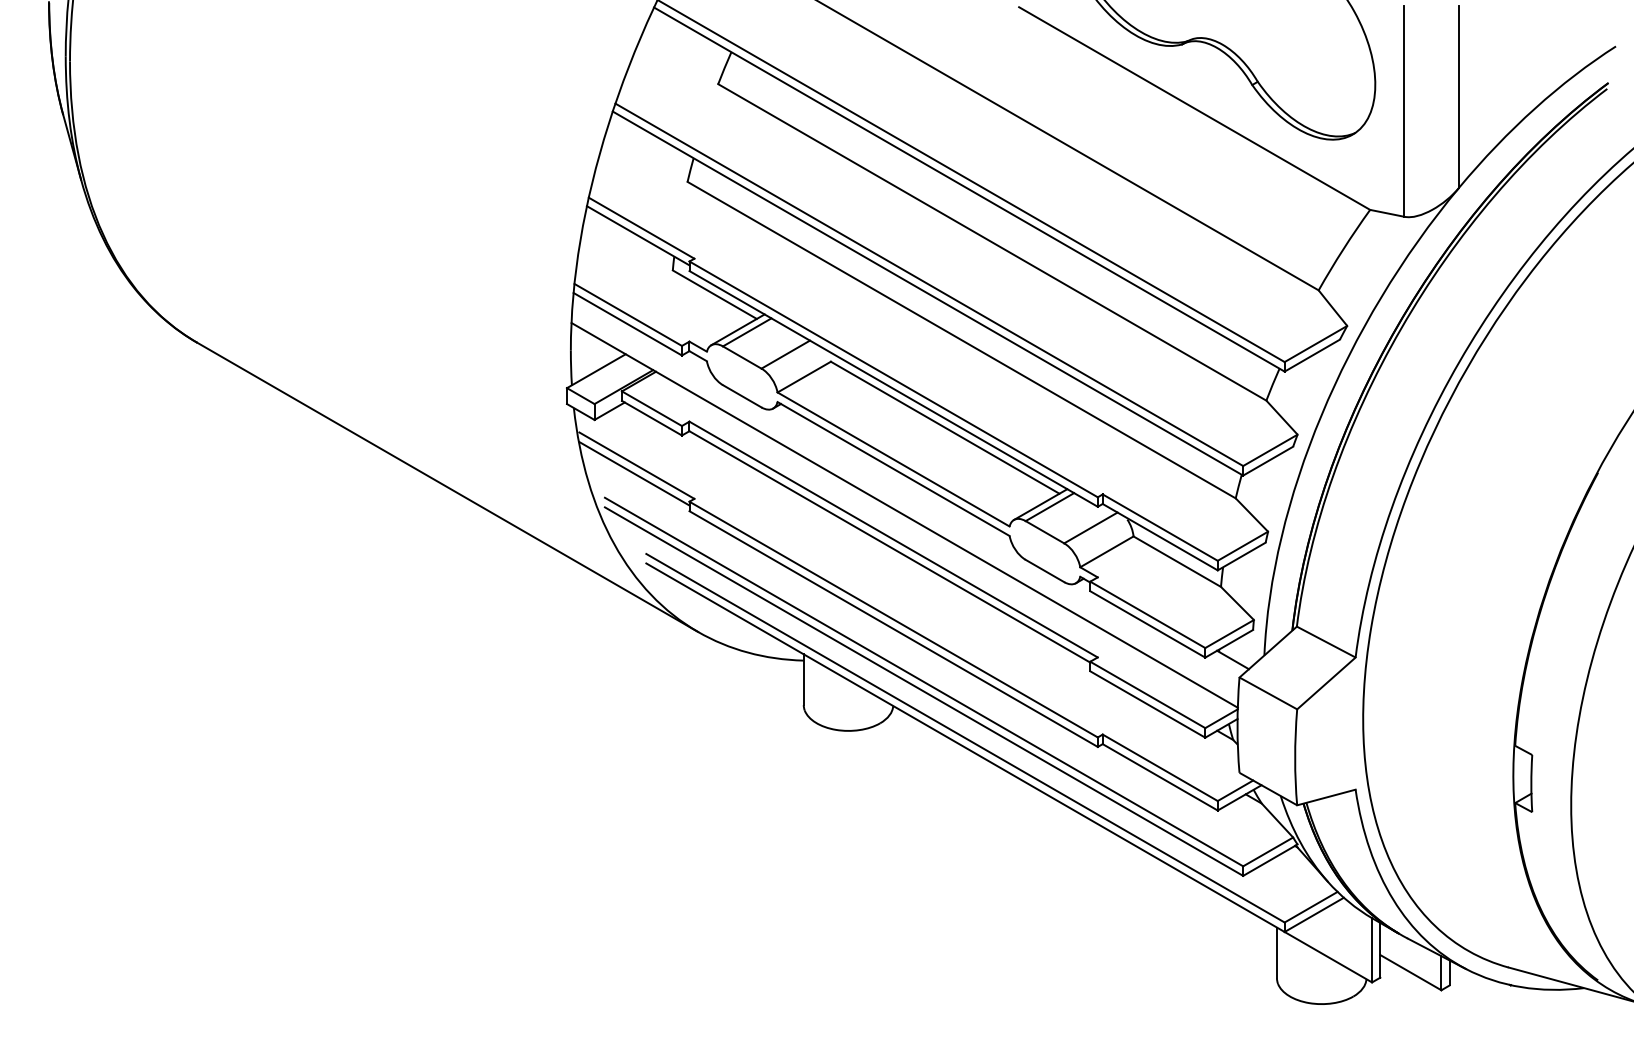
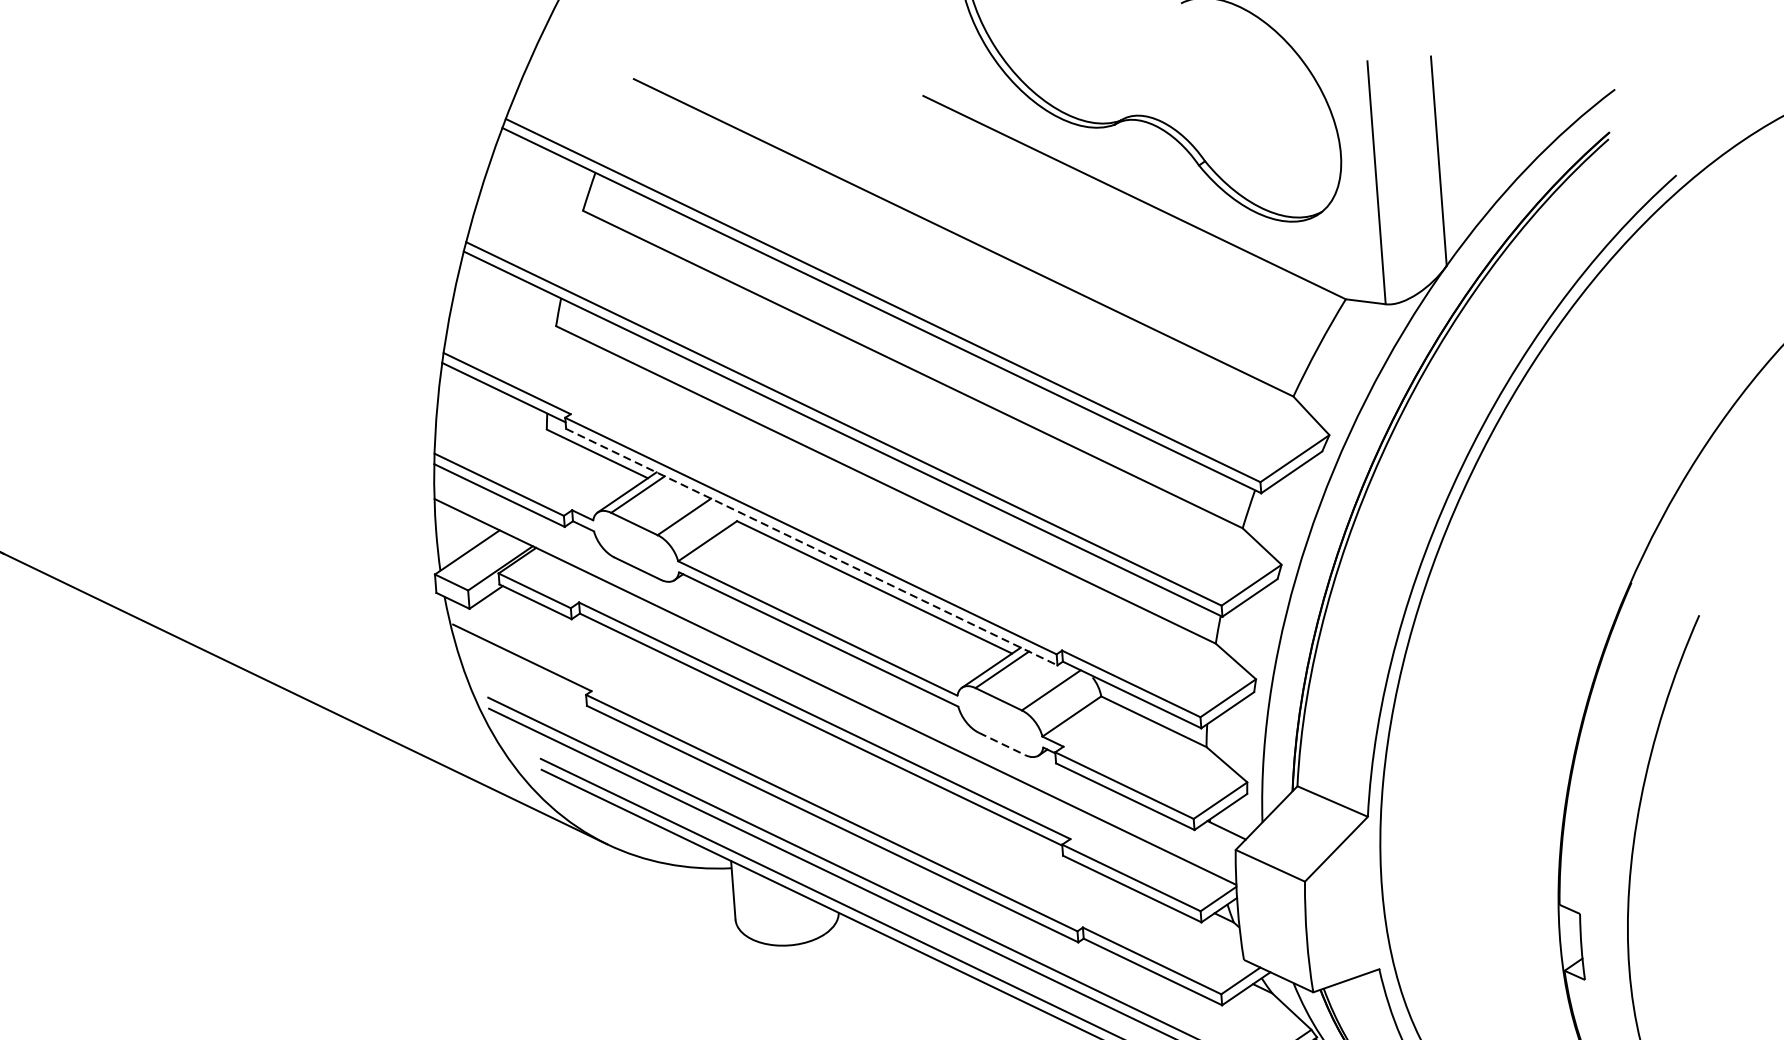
line: (893, 388) -> (811, 546), solid -> dashed
line: (634, 473) -> (520, 667), removed
line: (1045, 571) -> (1002, 744), solid -> dashed

